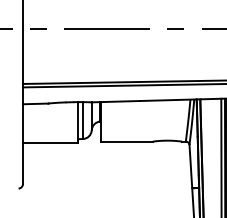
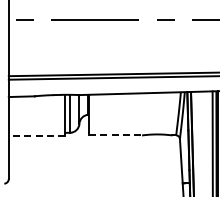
line: (126, 141) -> (115, 135), solid -> dashed
line: (50, 142) -> (37, 136), solid -> dashed

